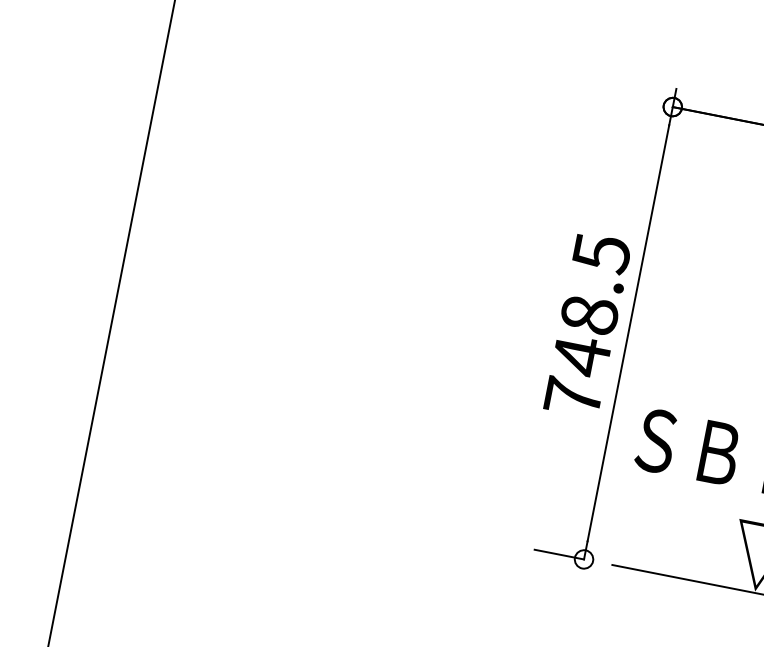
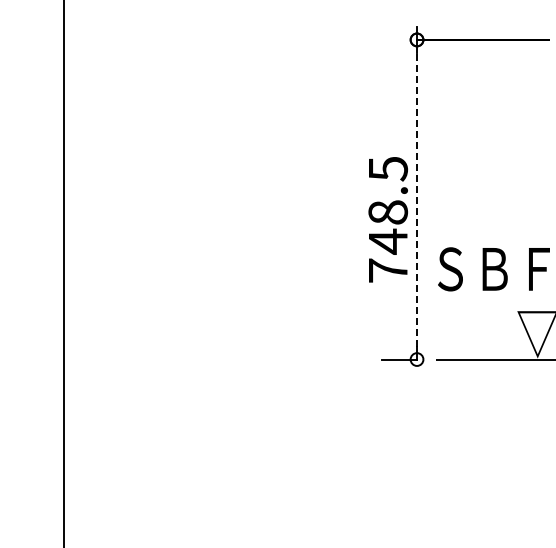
text: (586, 324) -> (387, 219), moved
line: (629, 333) -> (417, 199), solid -> dashed

